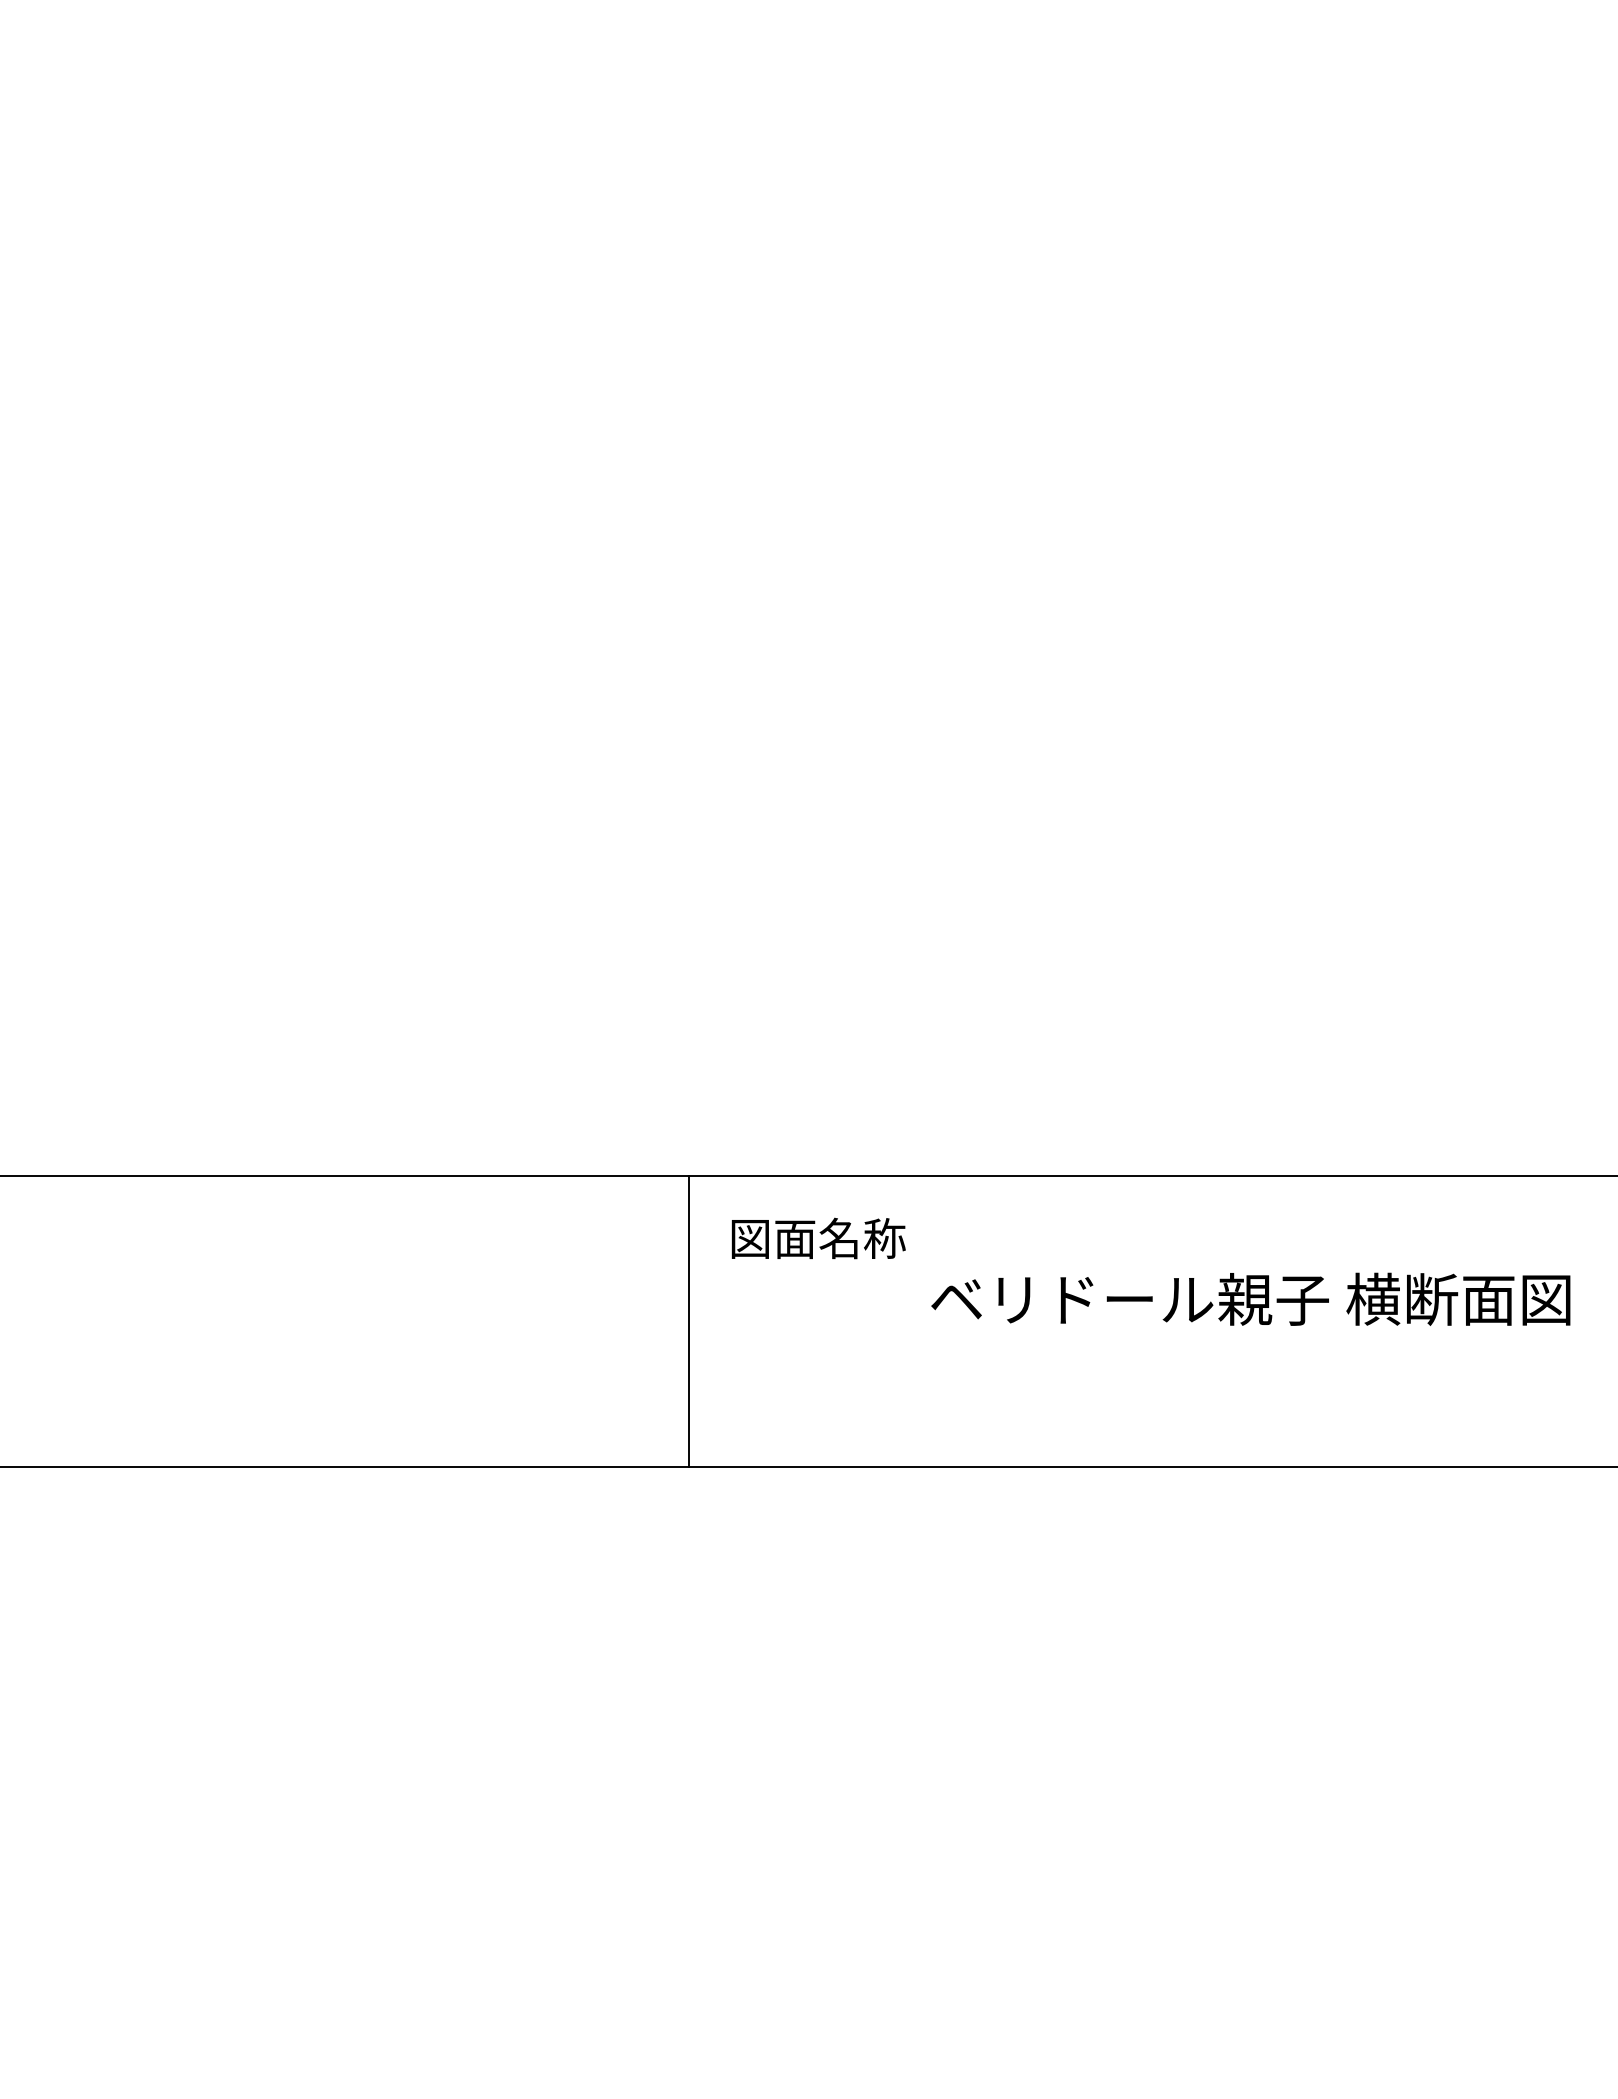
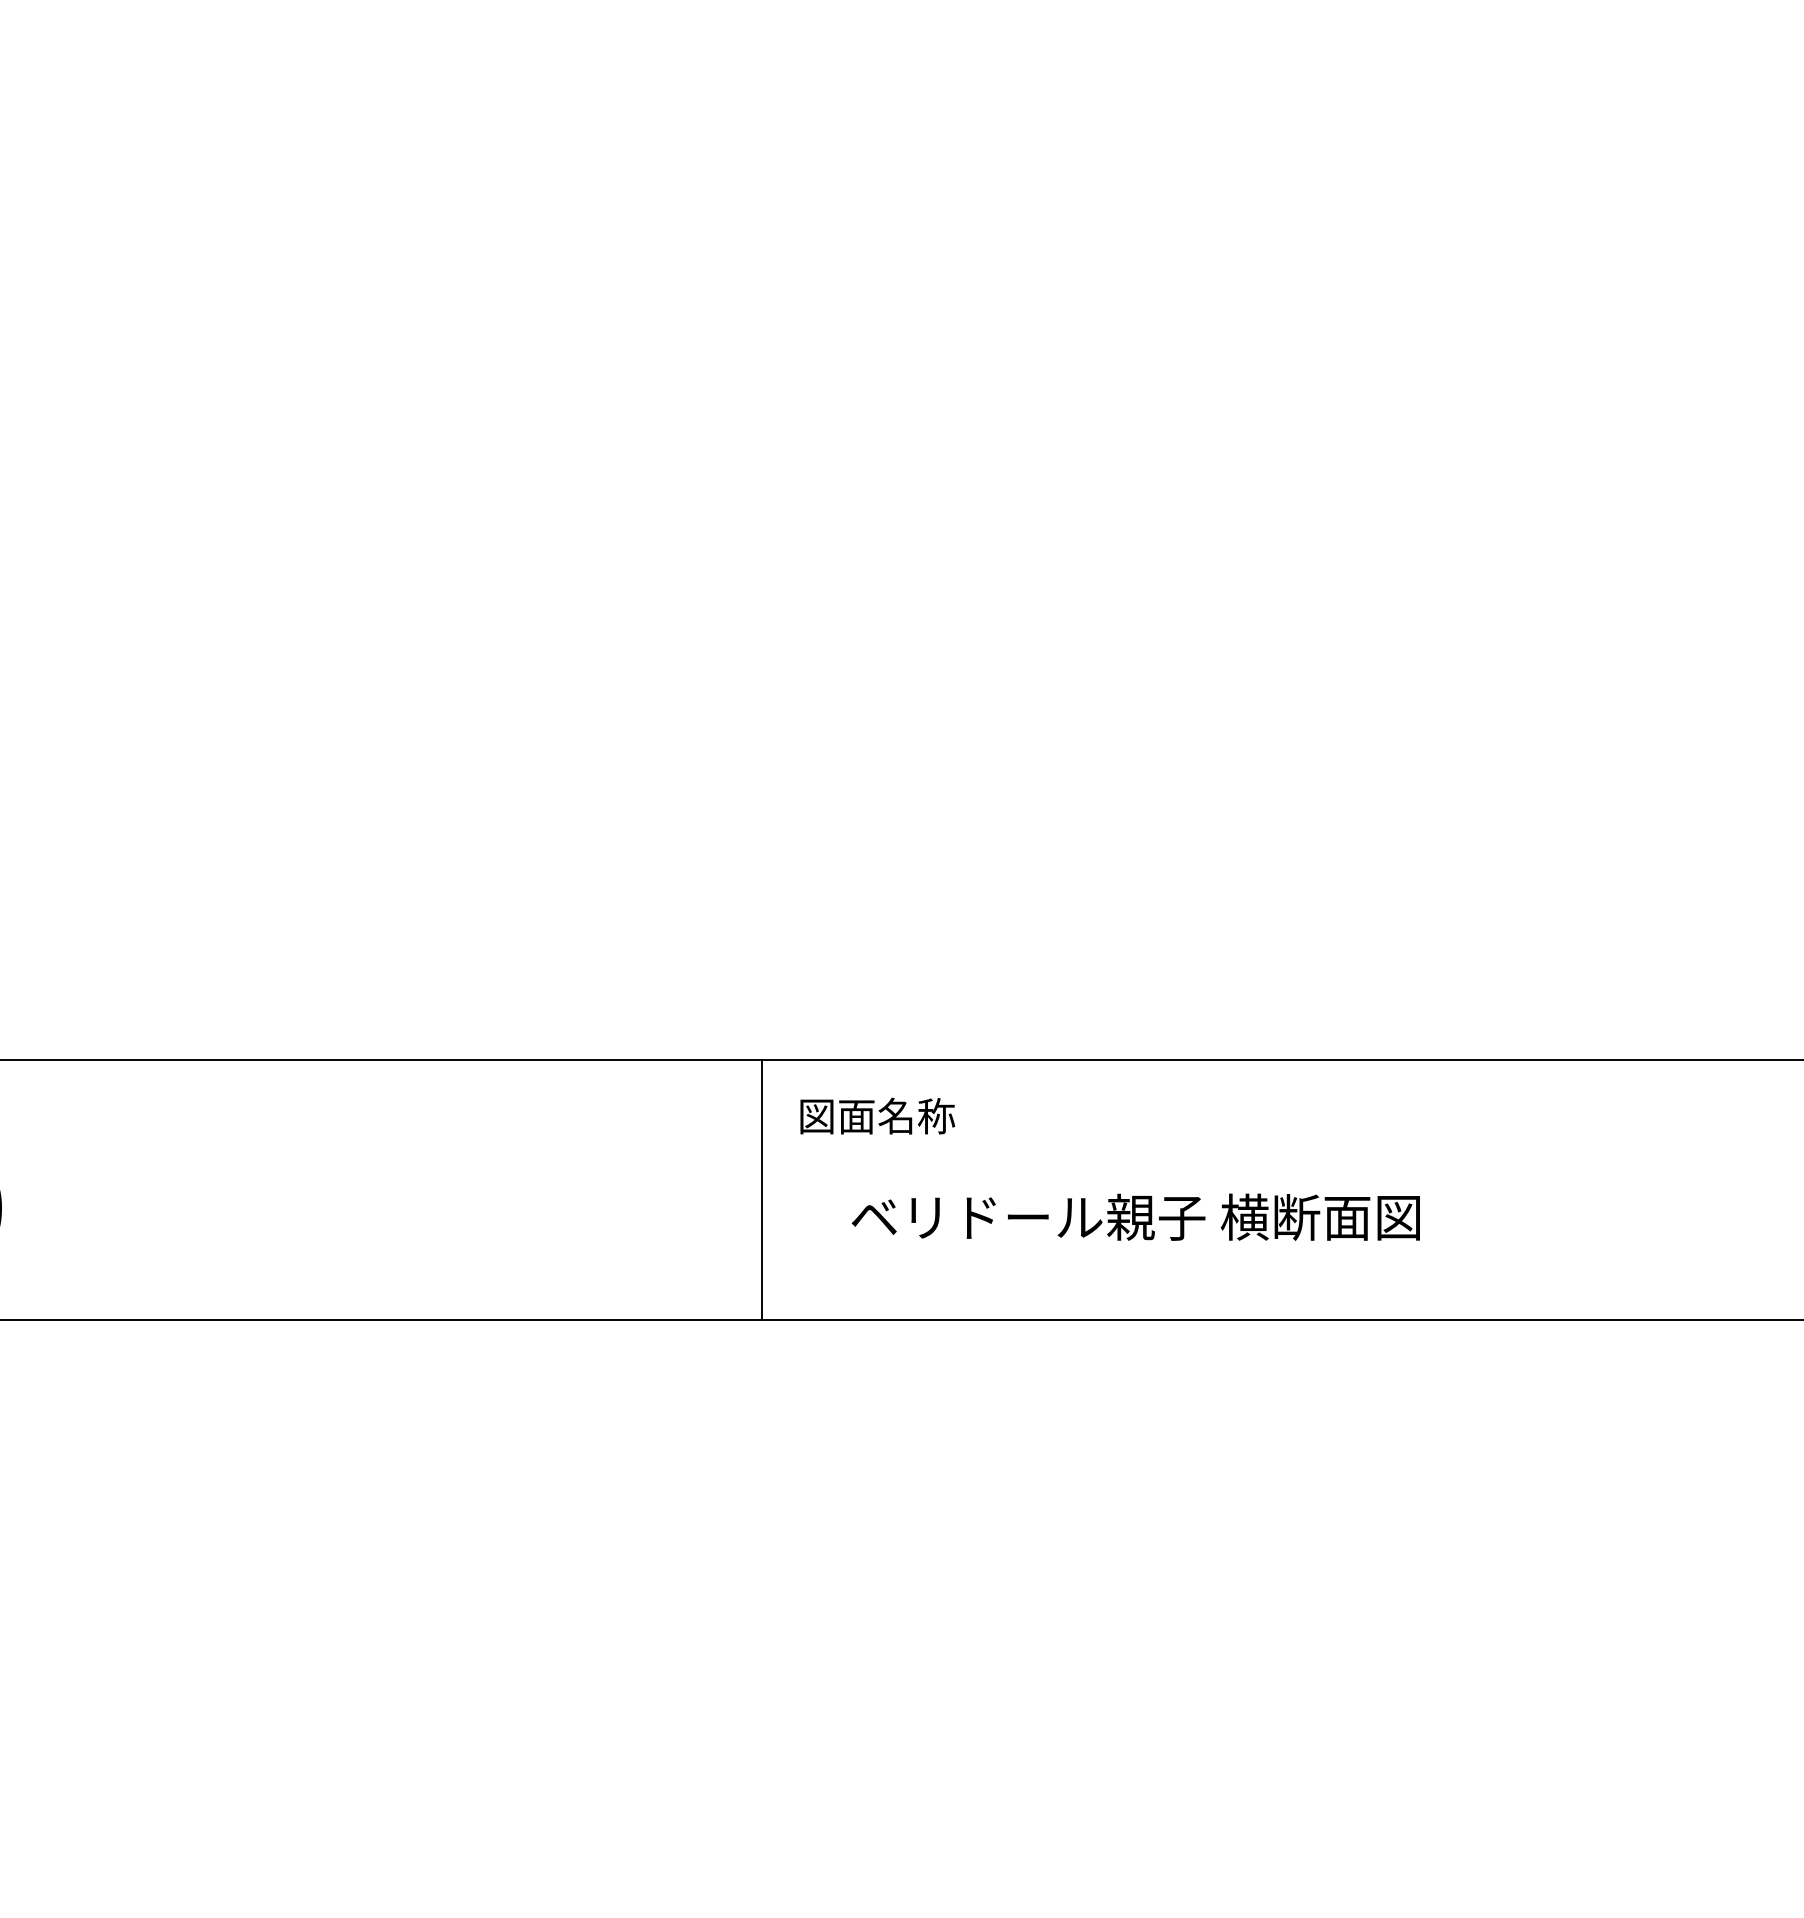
text: (1250, 1298) -> (1135, 1216), moved

